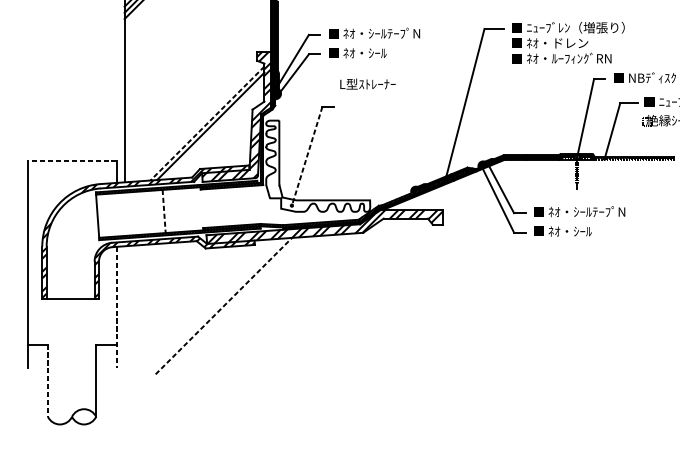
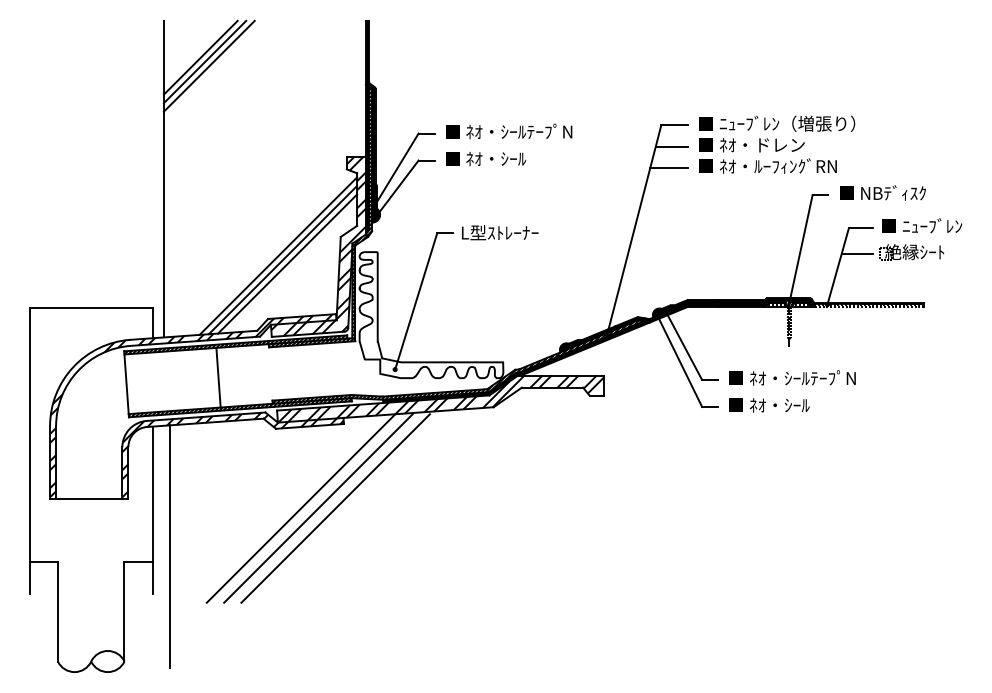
line: (491, 44) -> (671, 146), added
line: (490, 59) -> (669, 167), added
text: (368, 84) -> (500, 232), moved
line: (626, 122) -> (857, 254), added
line: (207, 123) -> (278, 256), dashed -> solid
line: (214, 128) -> (287, 263), added
line: (307, 156) -> (416, 301), dashed -> solid
line: (71, 161) -> (90, 308), dashed -> solid
line: (164, 211) -> (218, 377), dashed -> solid
line: (224, 306) -> (301, 508), dashed -> solid
line: (236, 306) -> (318, 508), added
line: (248, 306) -> (335, 508), added
line: (116, 307) -> (152, 510), dashed -> solid
line: (128, 333) -> (169, 546), added
line: (47, 380) -> (57, 611), dashed -> solid

